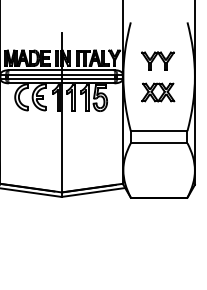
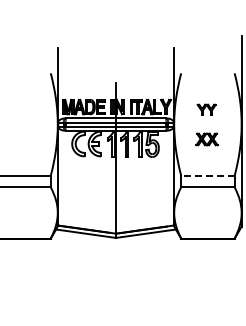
part: (157, 60) -> (206, 109), size x0.6
part: (157, 92) -> (206, 139), size x0.7
line: (158, 130) -> (207, 175), solid -> dashed

